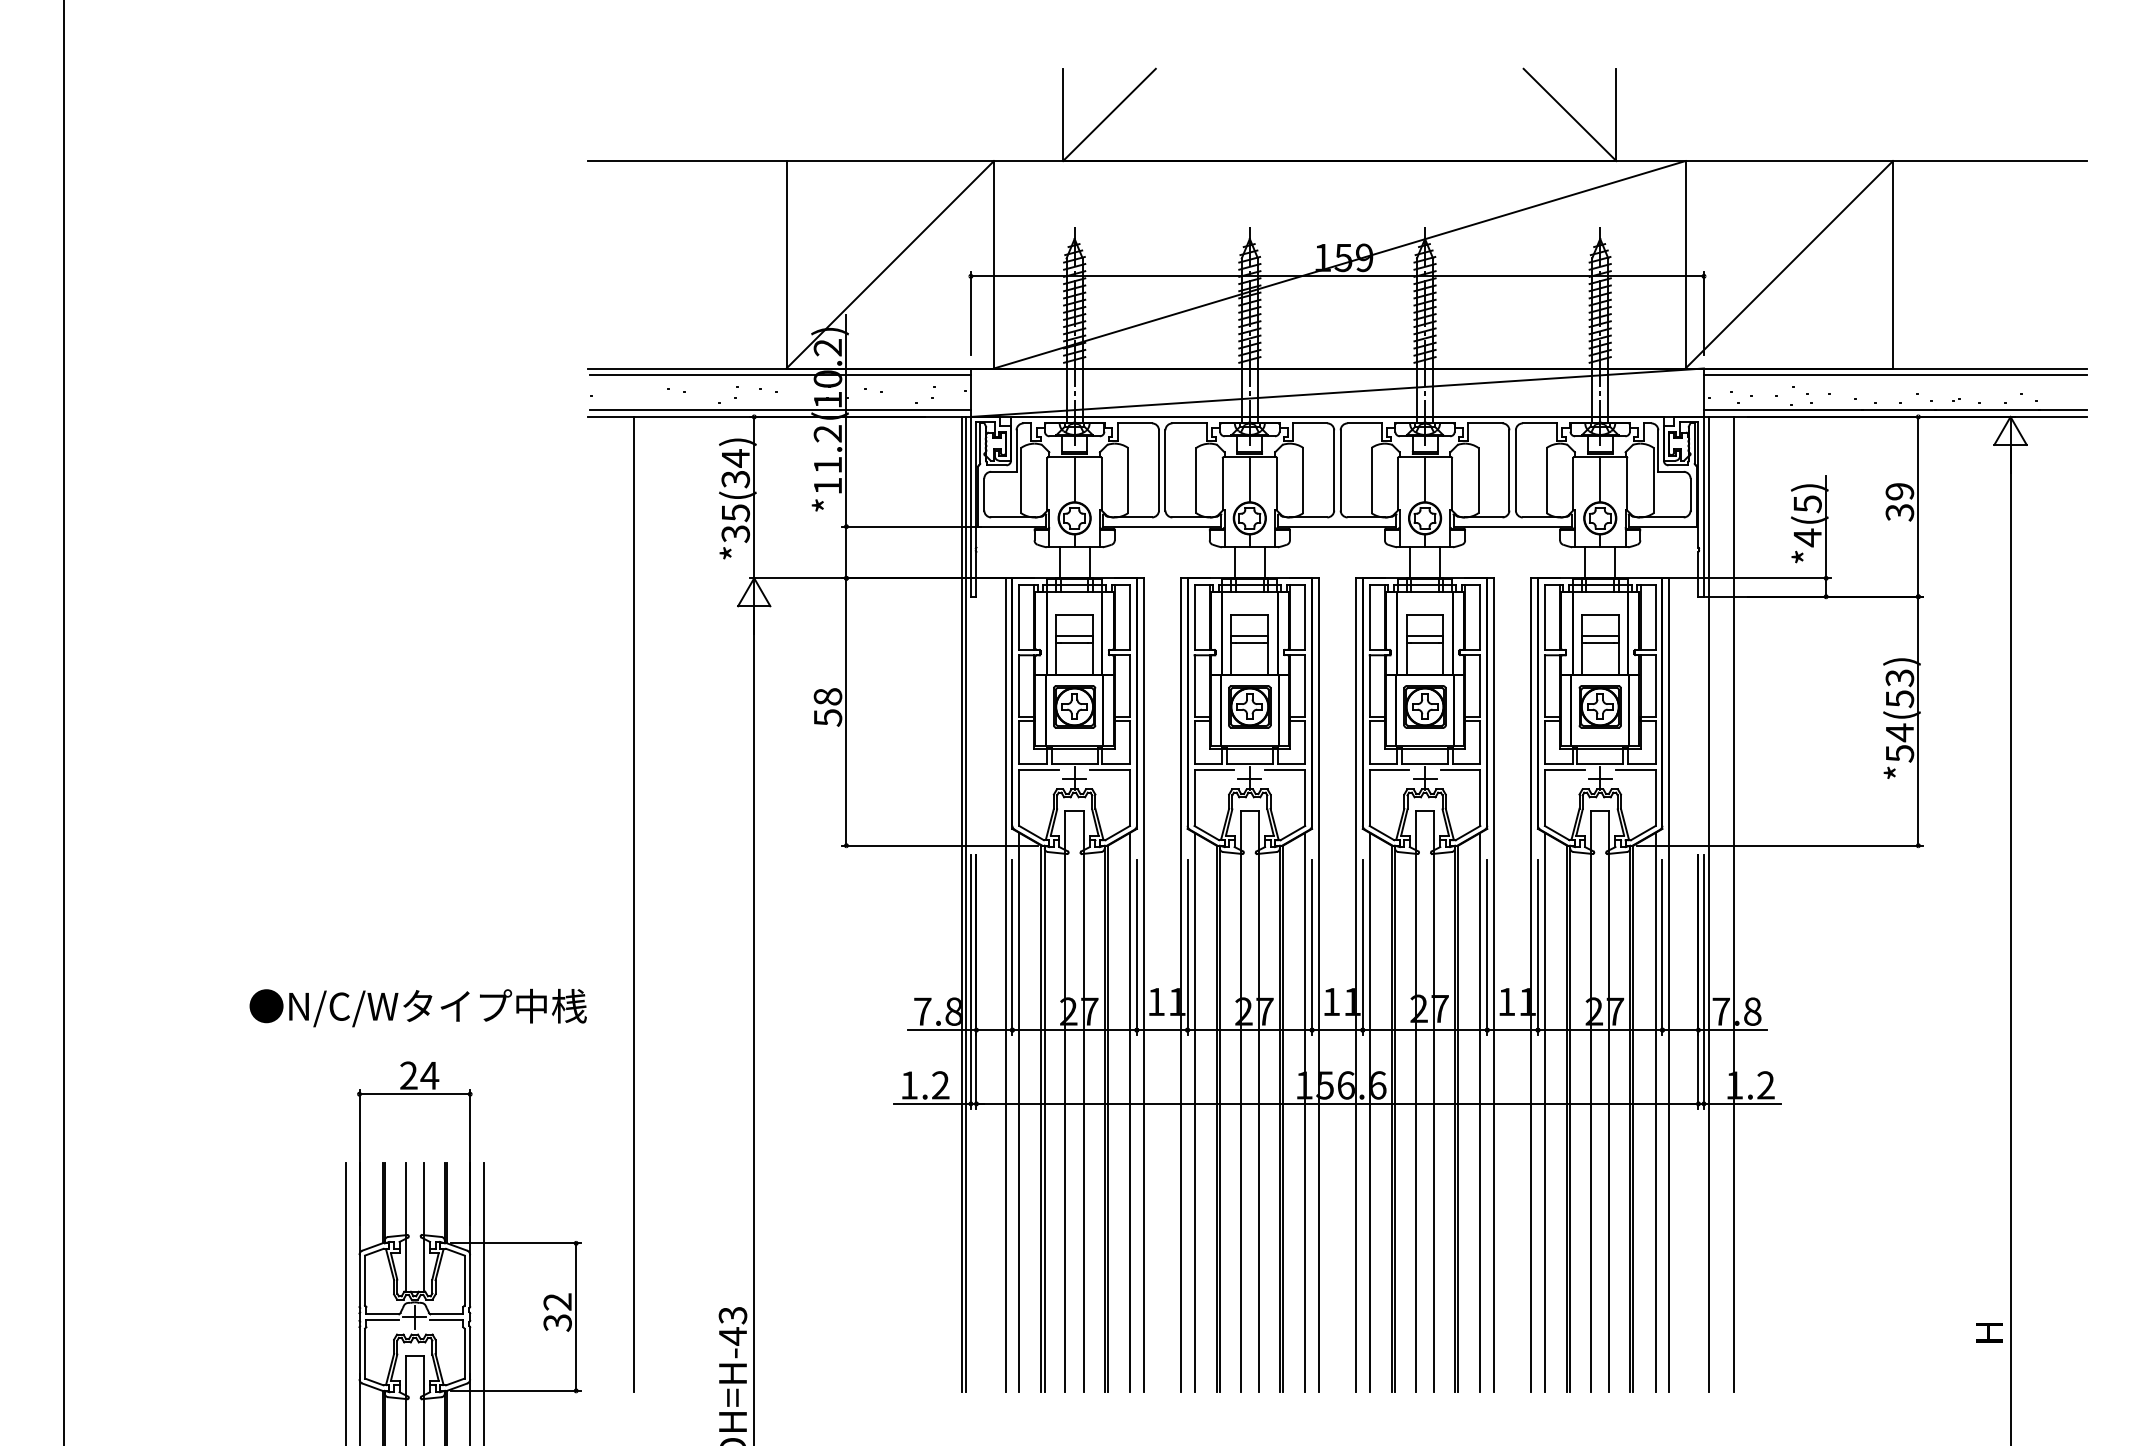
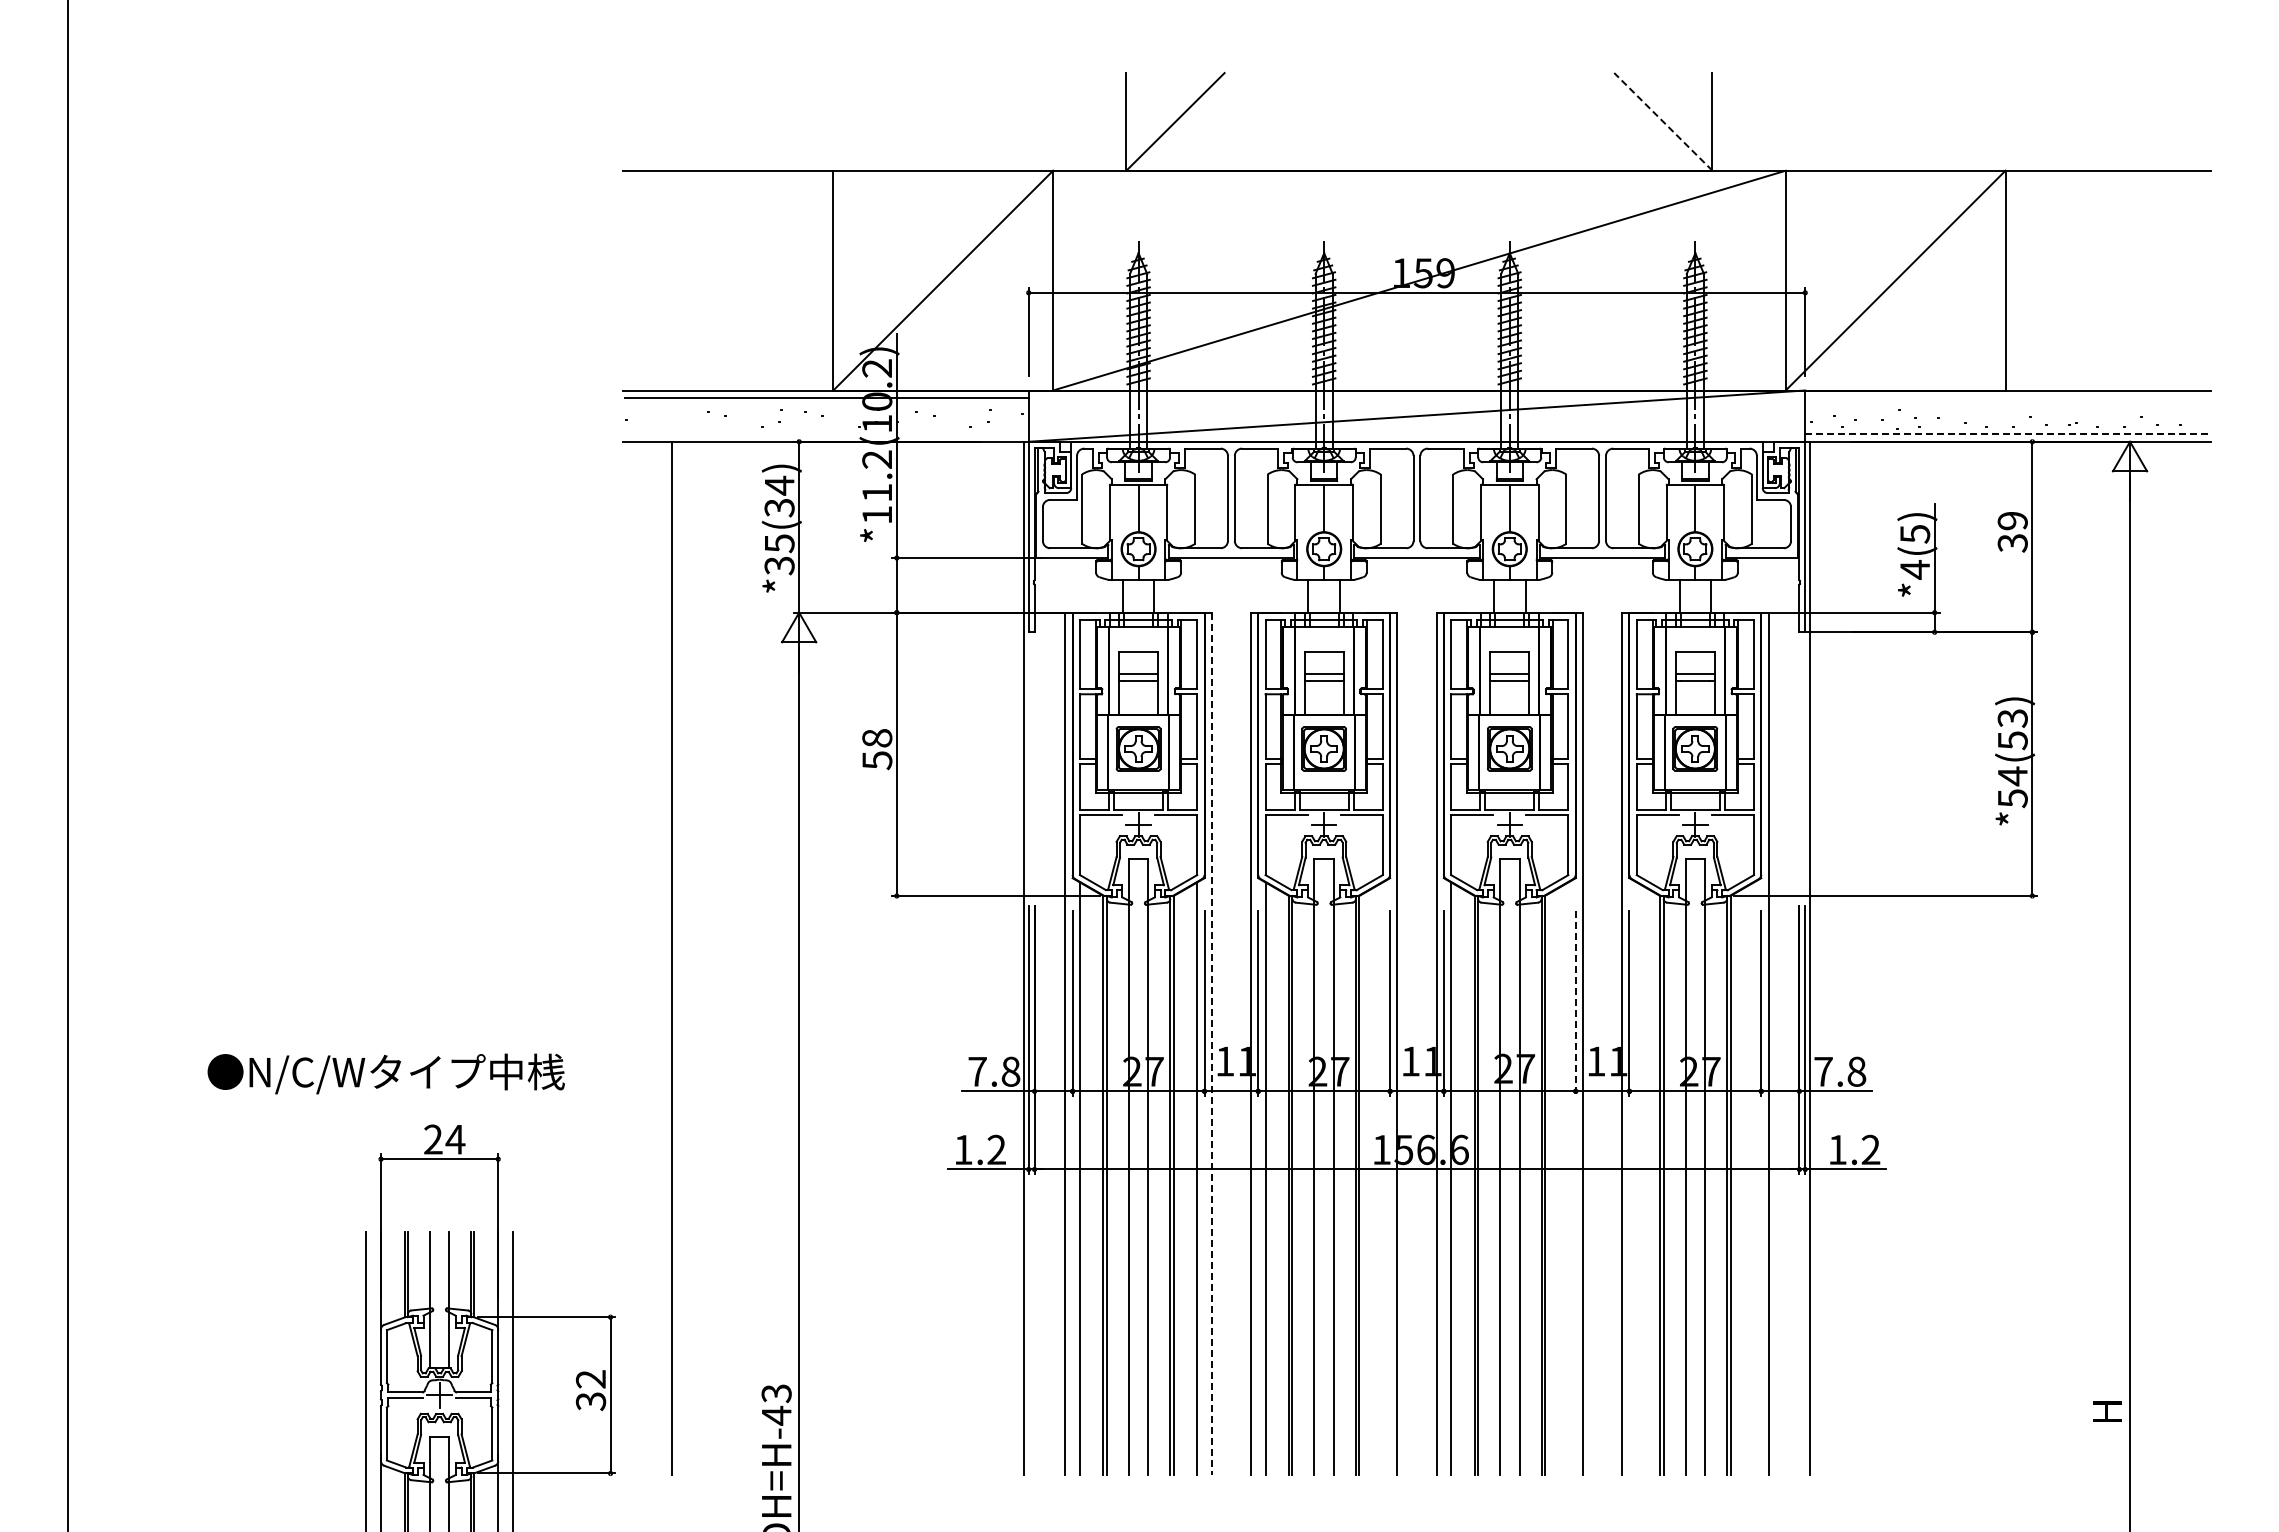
line: (1570, 114) -> (1663, 121), solid -> dashed
line: (1894, 375) -> (2007, 397), removed
line: (780, 410) -> (826, 434), removed
line: (1894, 410) -> (2007, 434), solid -> dashed
line: (961, 903) -> (1018, 957), removed
line: (1734, 903) -> (1837, 957), removed
line: (1487, 947) -> (1575, 1003), solid -> dashed
line: (1143, 985) -> (1211, 1044), solid -> dashed
text: (417, 1007) -> (385, 1073), moved
line: (1304, 1112) -> (1382, 1178), removed
line: (1480, 1112) -> (1568, 1178), removed
line: (1544, 1112) -> (1636, 1178), removed
line: (1655, 1112) -> (1753, 1178), removed

